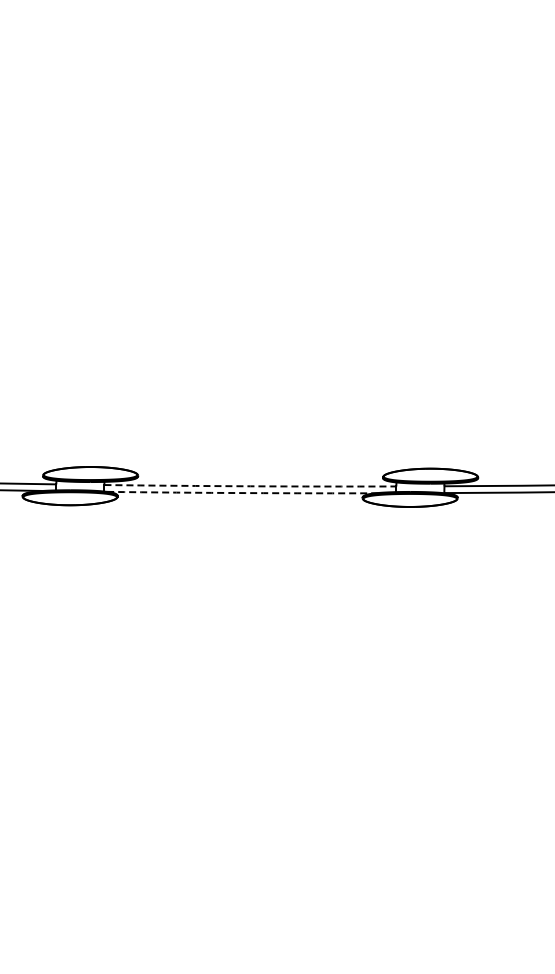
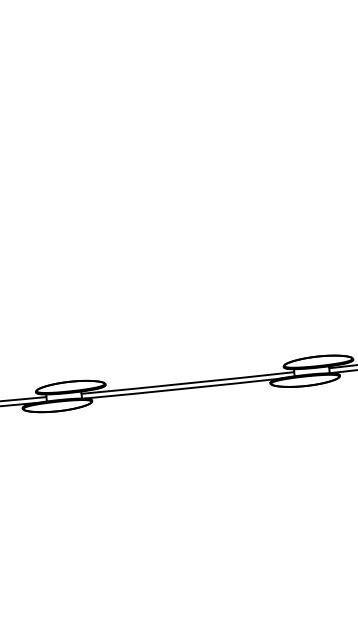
arc: (250, 486) -> (188, 383), dashed -> solid
arc: (245, 493) -> (184, 389), dashed -> solid

